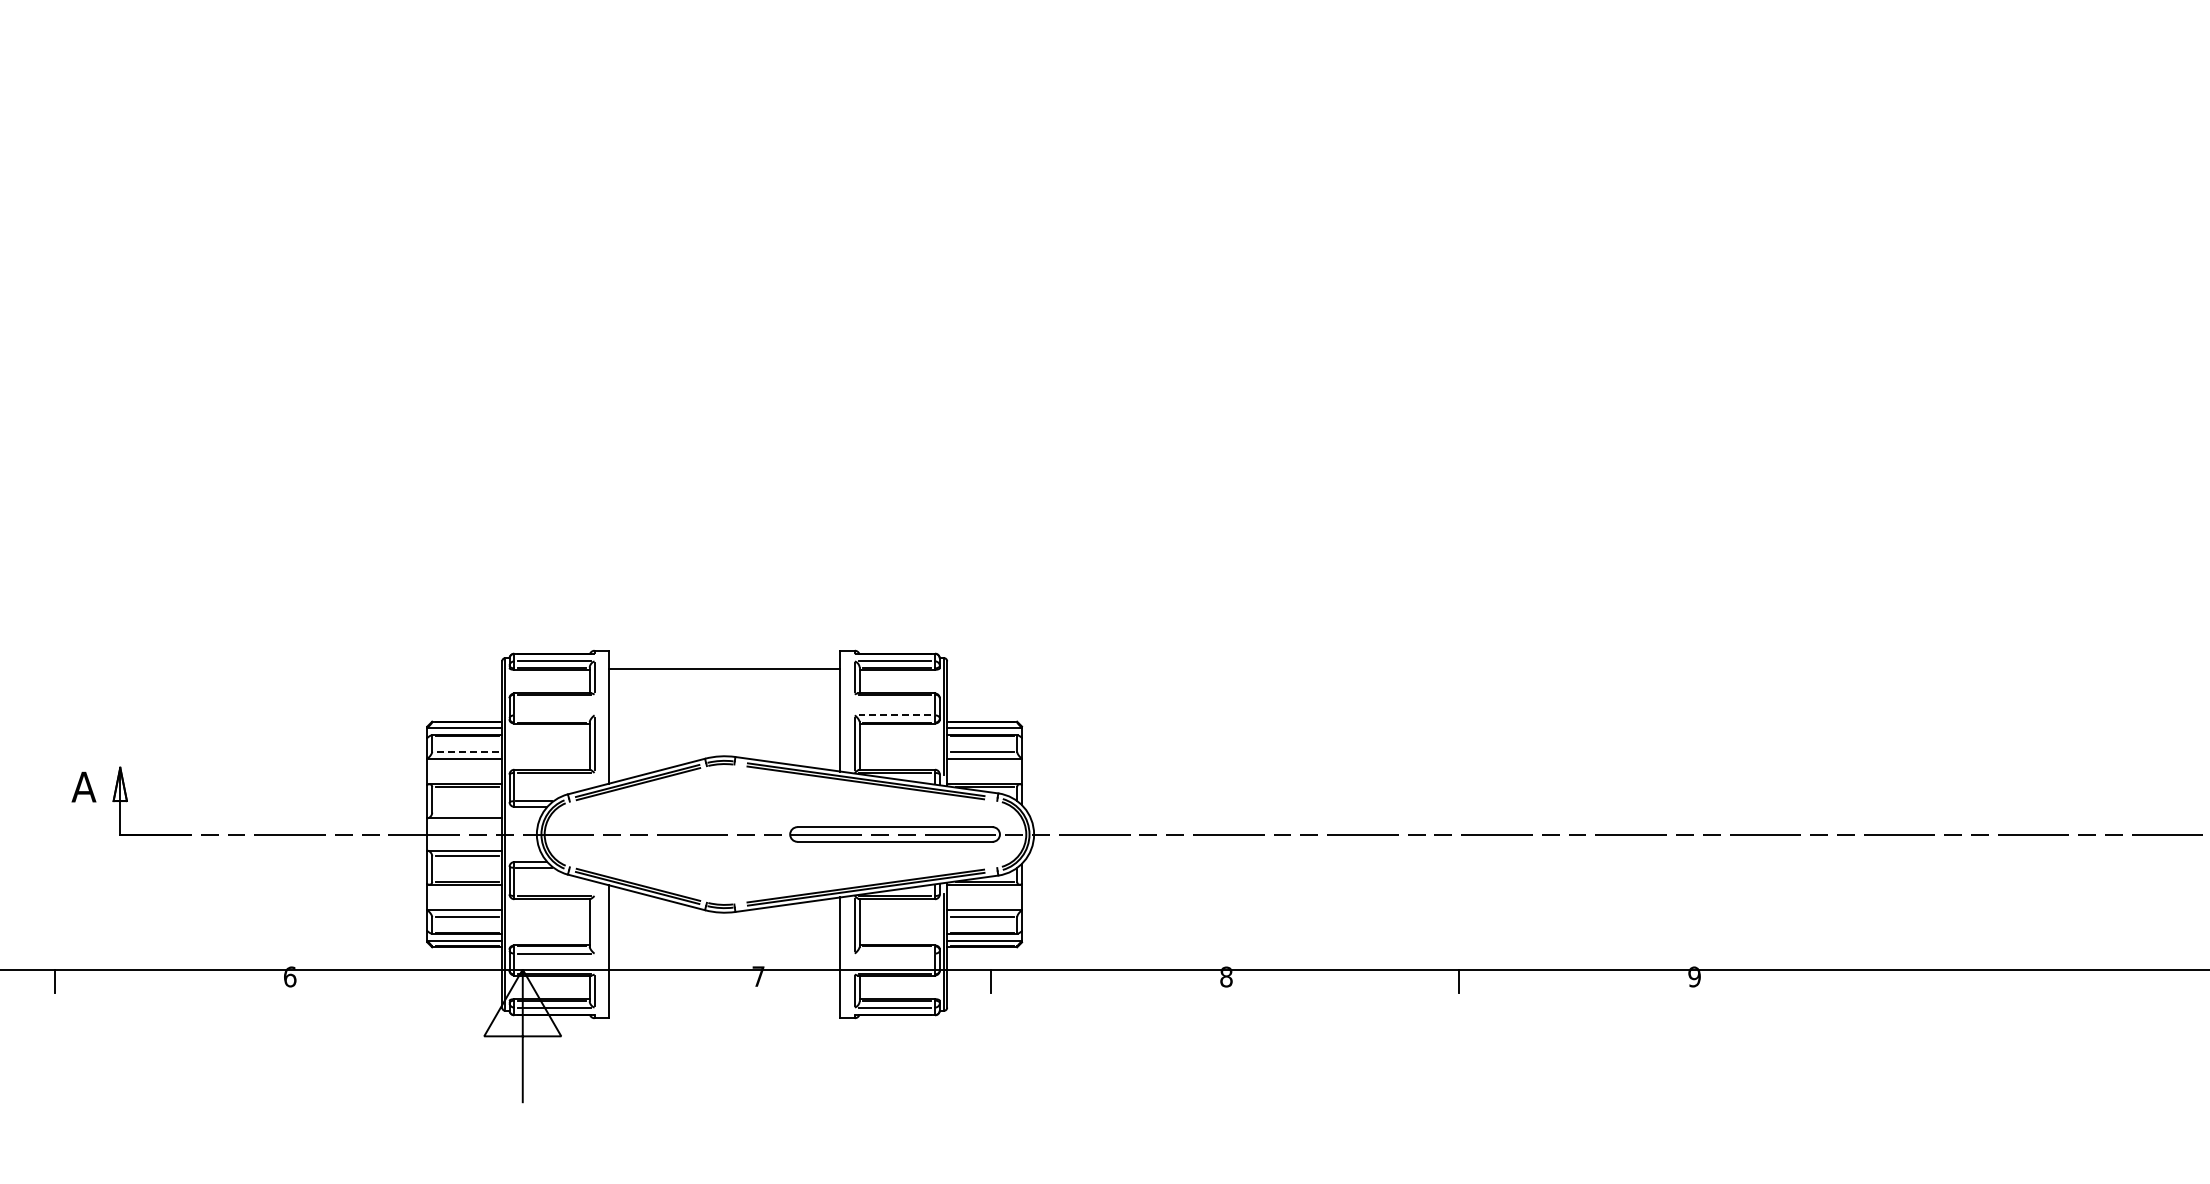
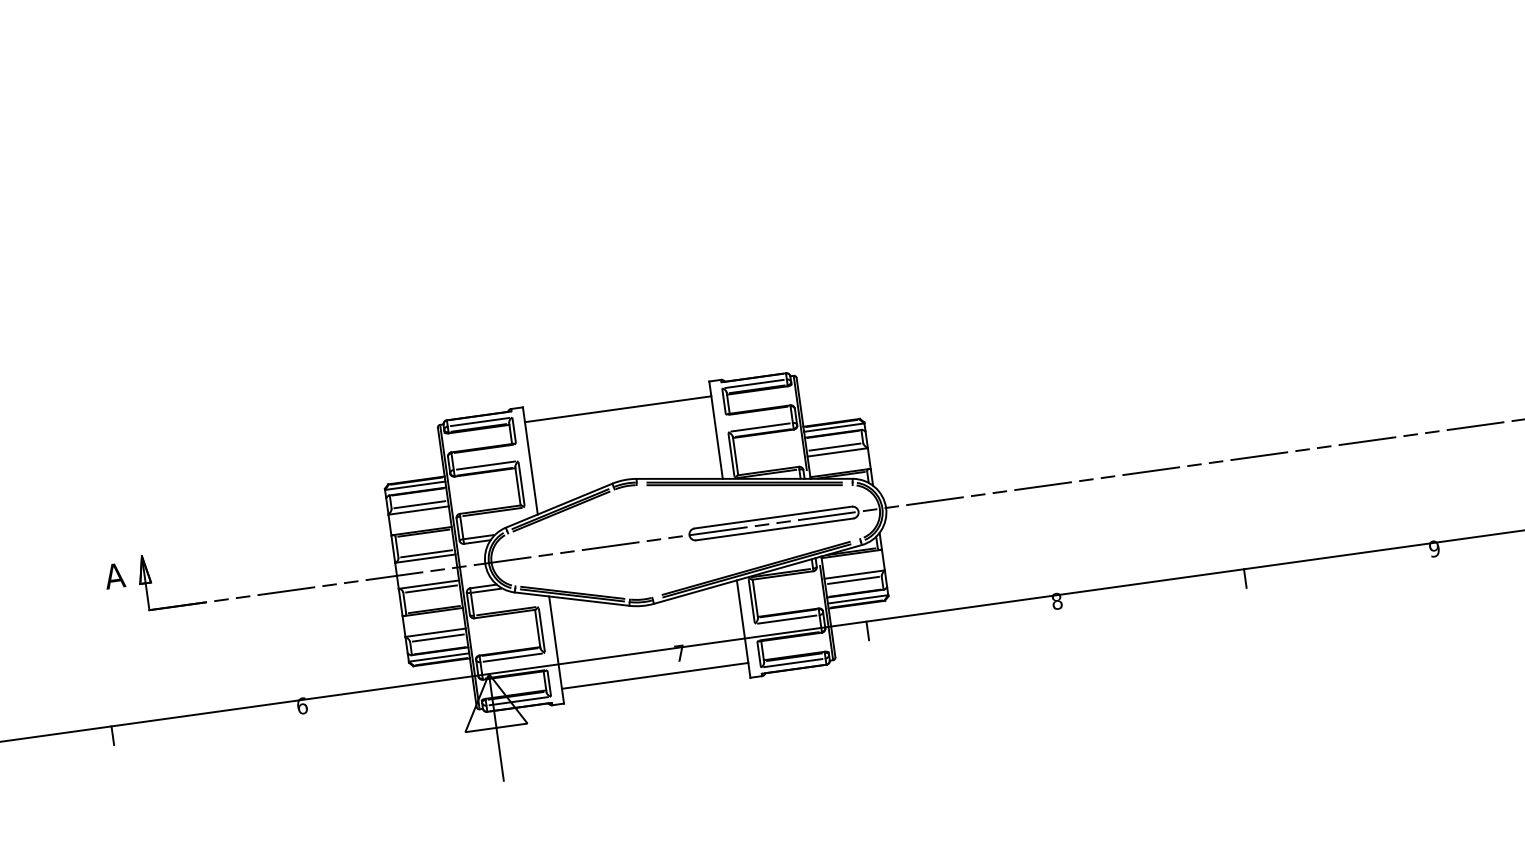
line: (554, 715) -> (486, 465), added
line: (894, 715) -> (760, 427), dashed -> solid
line: (466, 751) -> (419, 504), dashed -> solid
line: (466, 812) -> (426, 553), added
line: (594, 925) -> (541, 630), added
line: (894, 953) -> (786, 619), added
line: (724, 999) -> (654, 675), added

